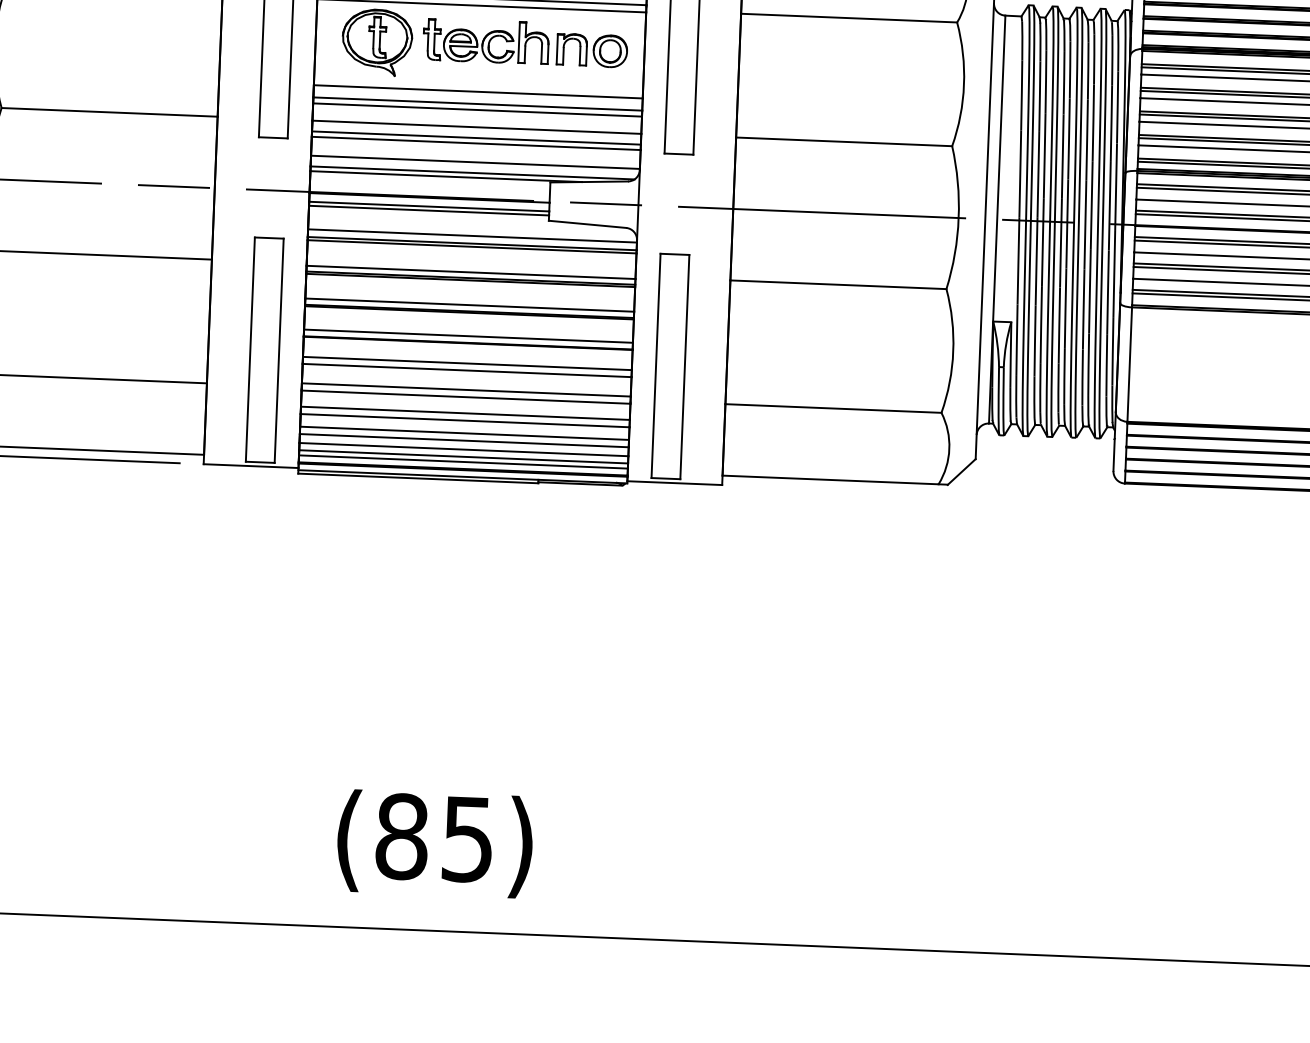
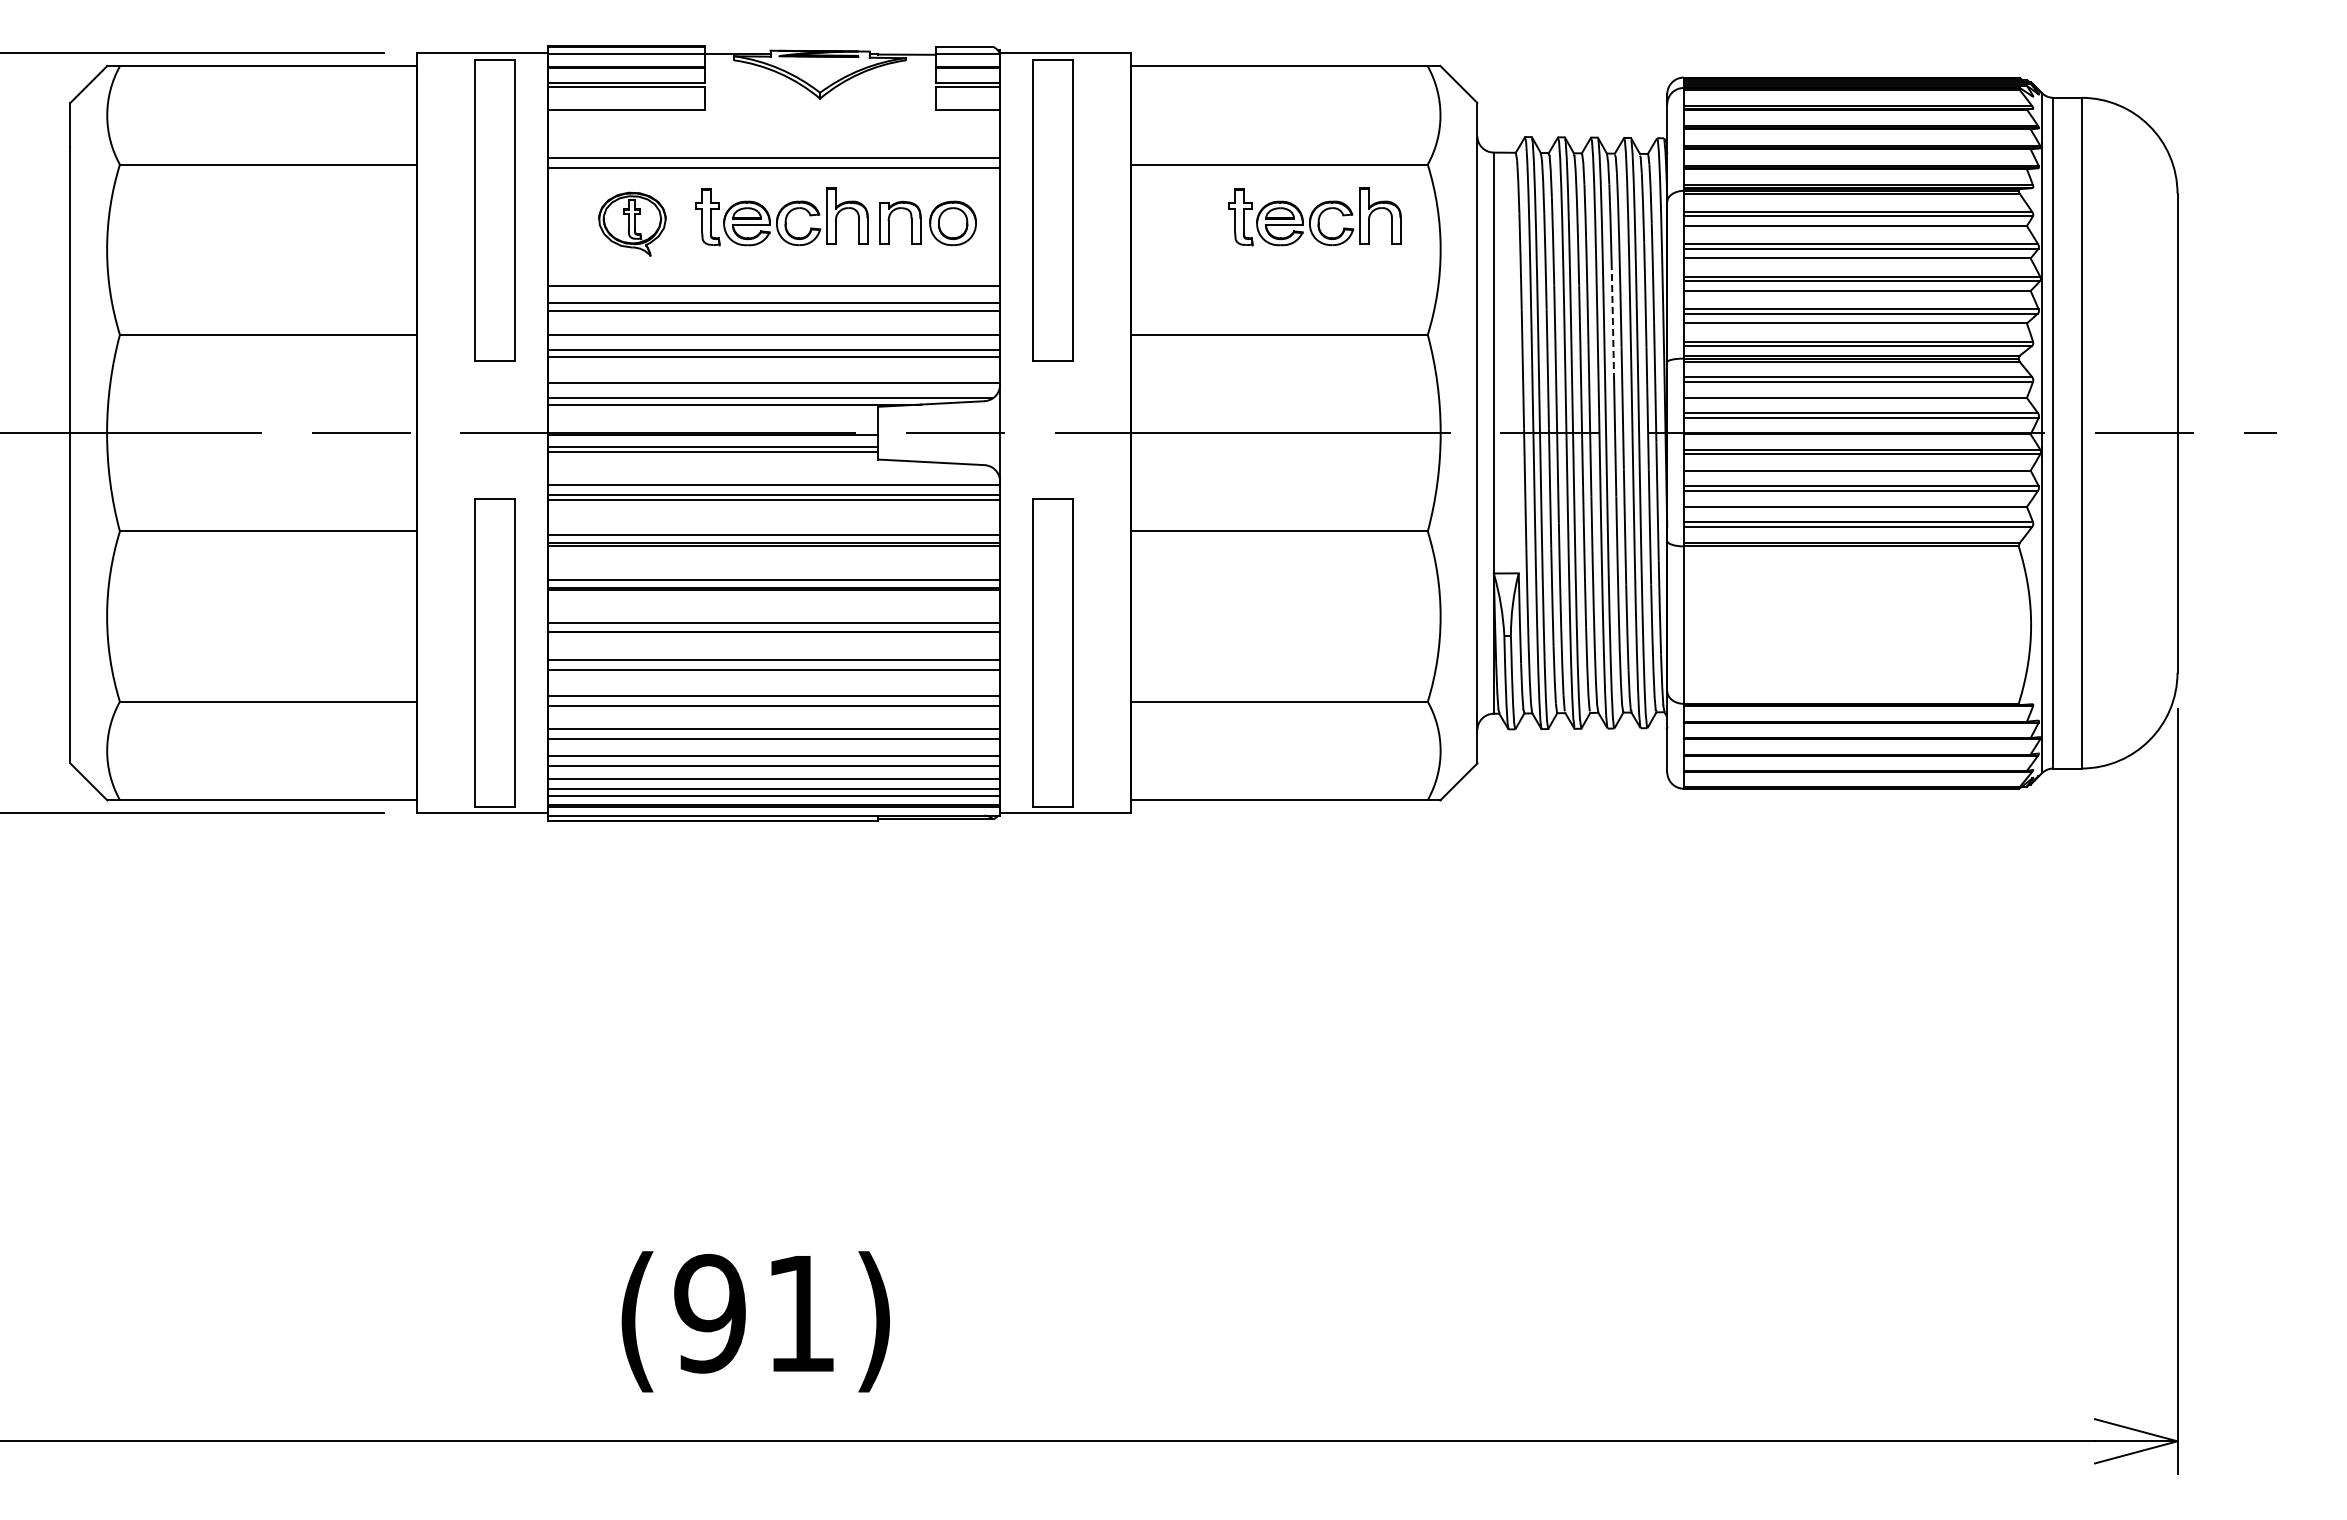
part: (377, 42) -> (632, 224), size x0.7
part: (873, 56) -> (1314, 216), added
line: (1086, 139) -> (1612, 318), solid -> dashed
text: (434, 837) -> (754, 1313), (85) -> (91)

